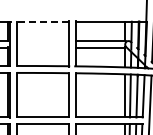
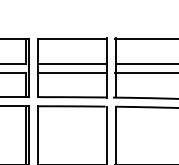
line: (43, 21) -> (72, 38), dashed -> solid
line: (43, 40) -> (72, 63), added
line: (43, 47) -> (72, 72), added

